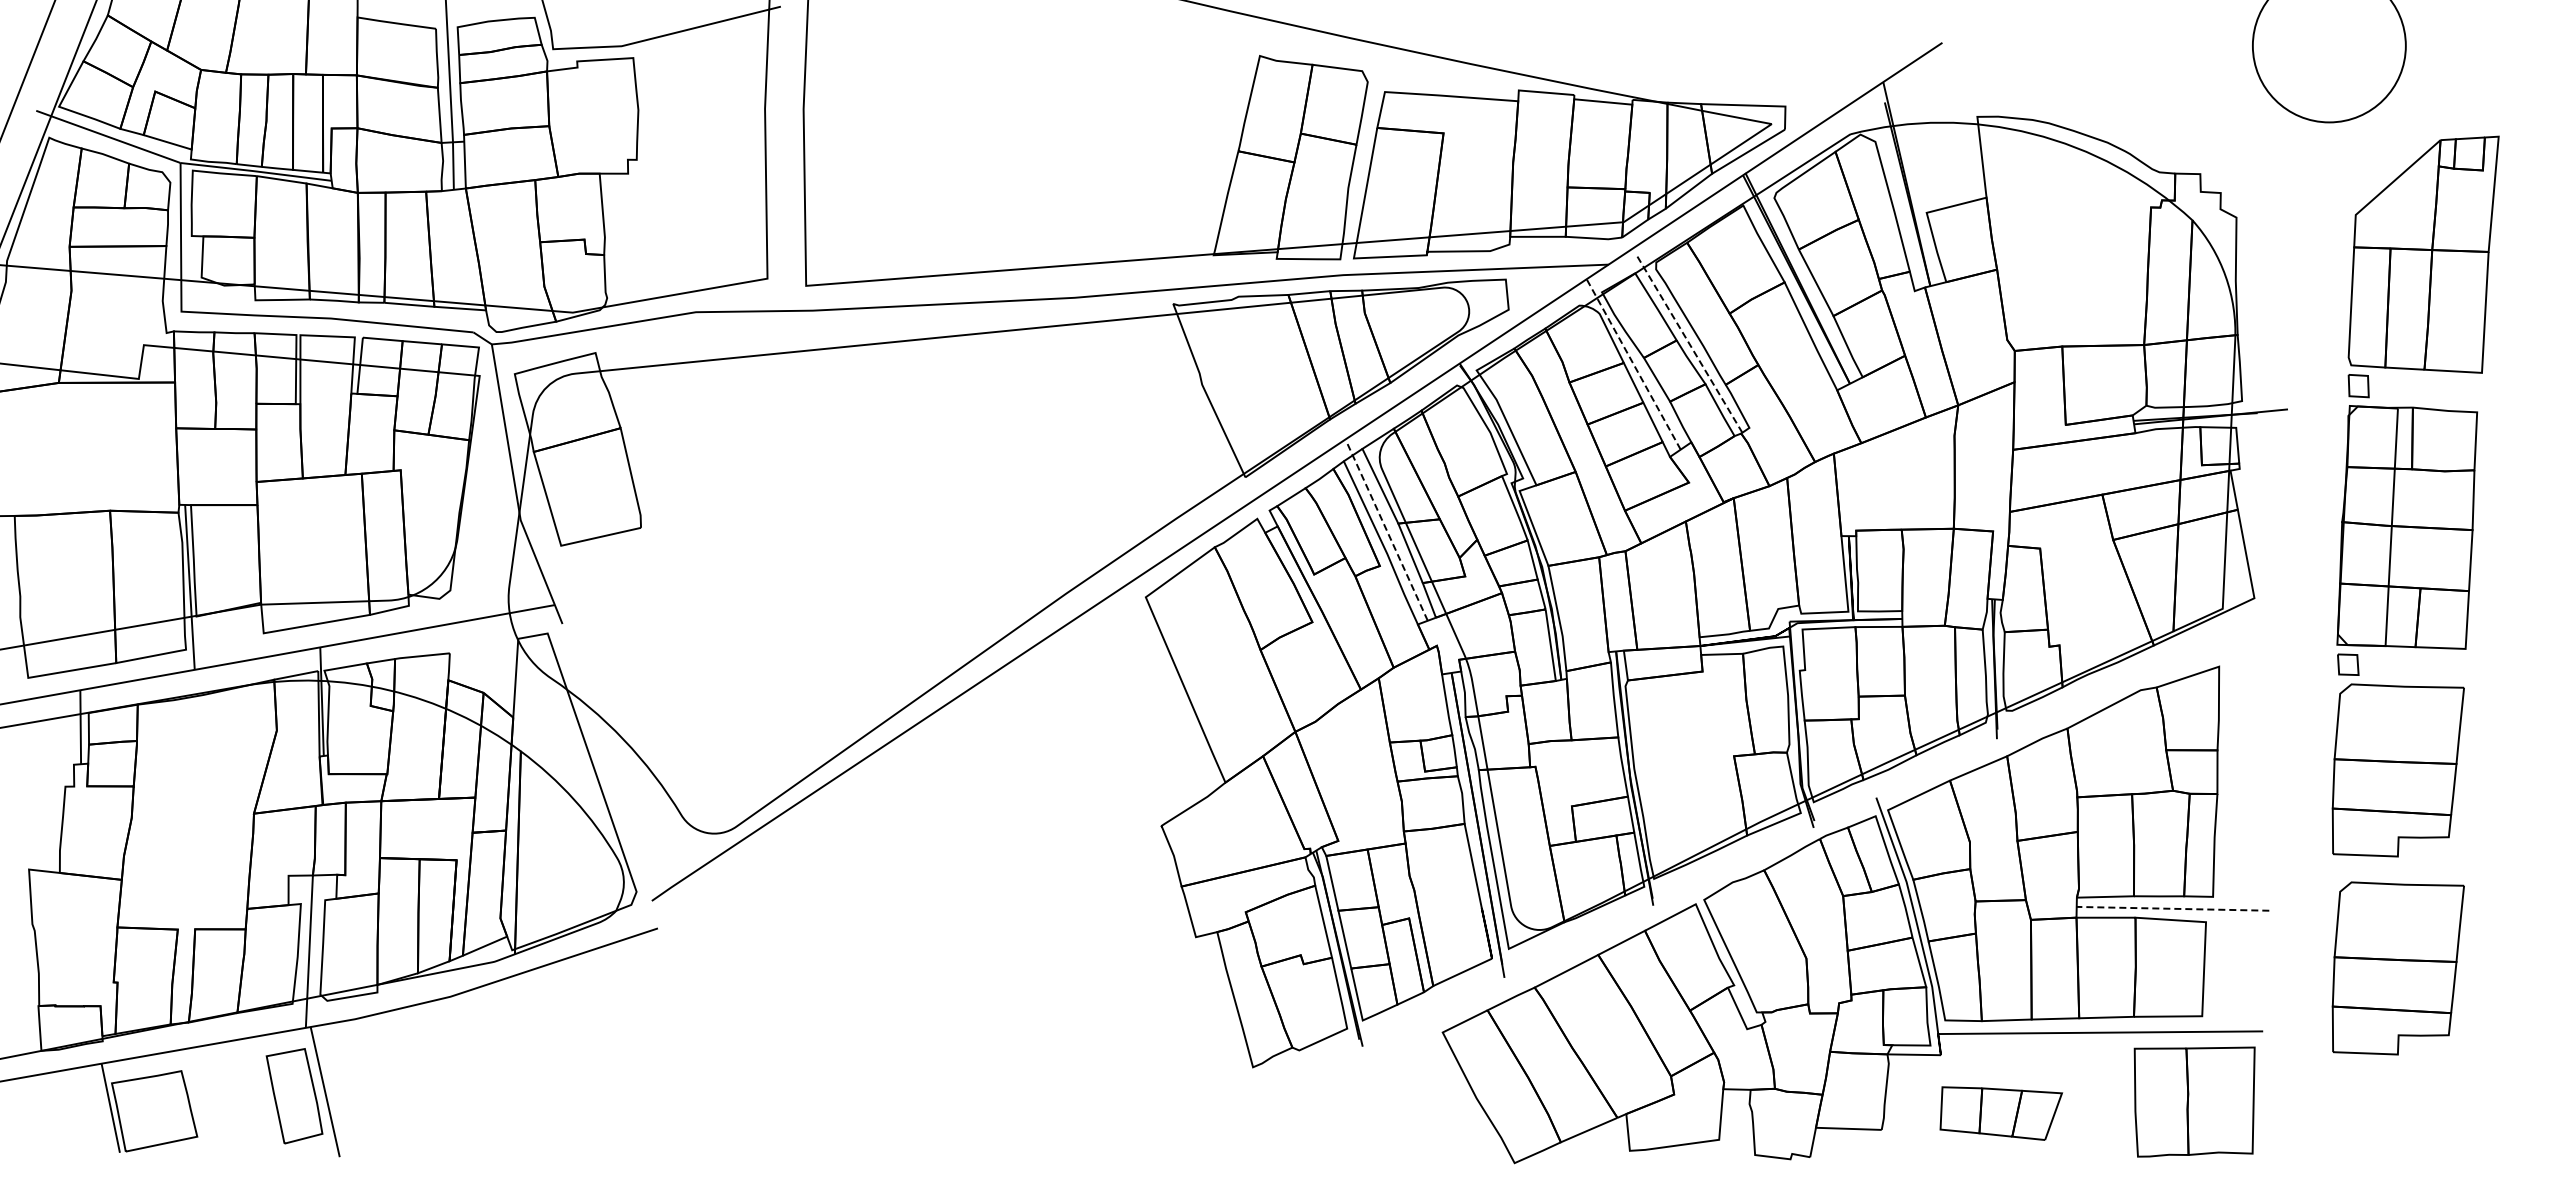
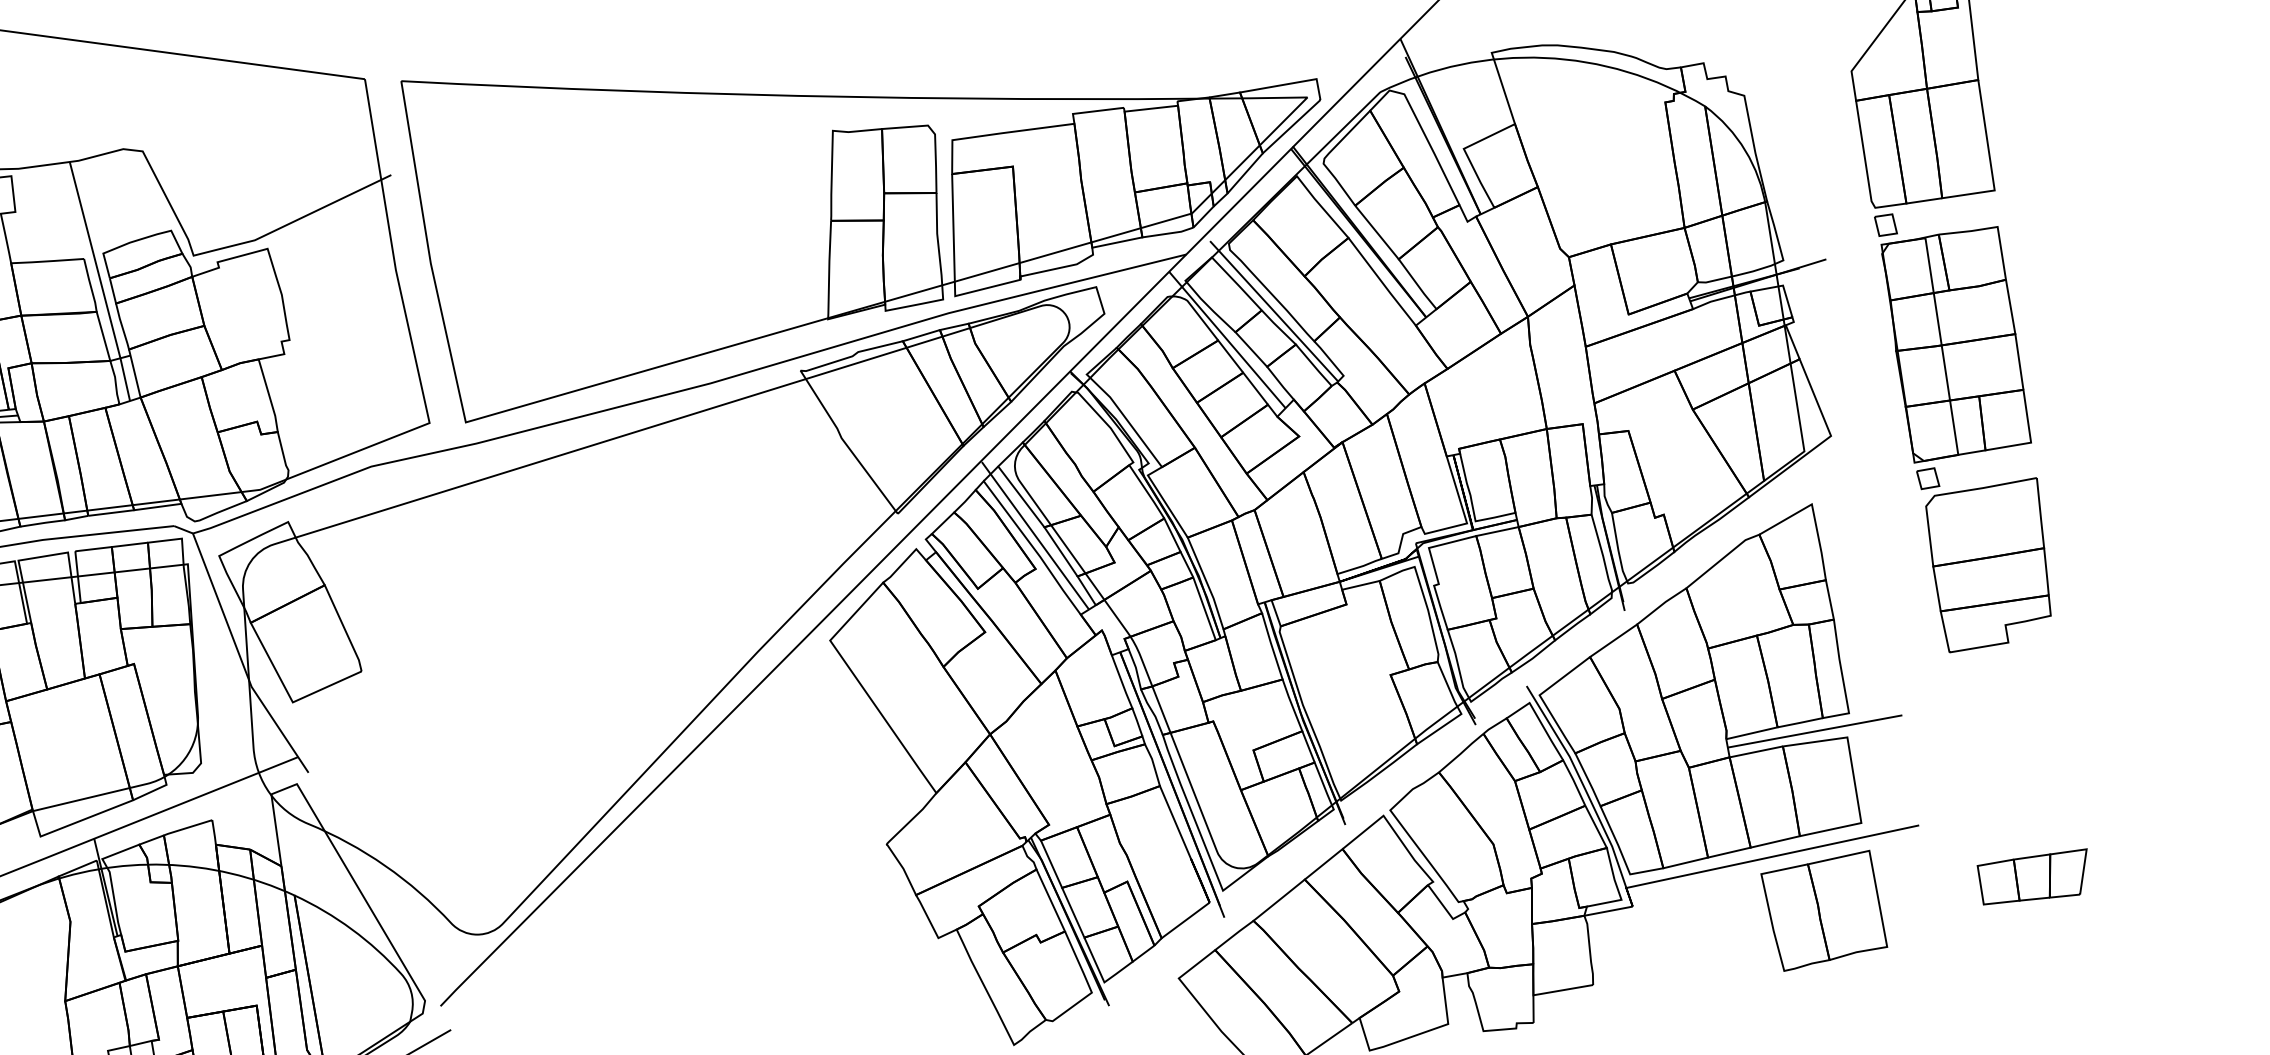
line: (1689, 343) -> (1273, 310), dashed -> solid
line: (1633, 363) -> (1227, 339), dashed -> solid
line: (1386, 530) -> (1035, 535), dashed -> solid
line: (2172, 908) -> (1814, 731), dashed -> solid
part: (2397, 968) -> (2028, 743), removed
part: (2194, 1101) -> (1825, 910), moved
part: (2001, 1113) -> (2035, 878), moved

